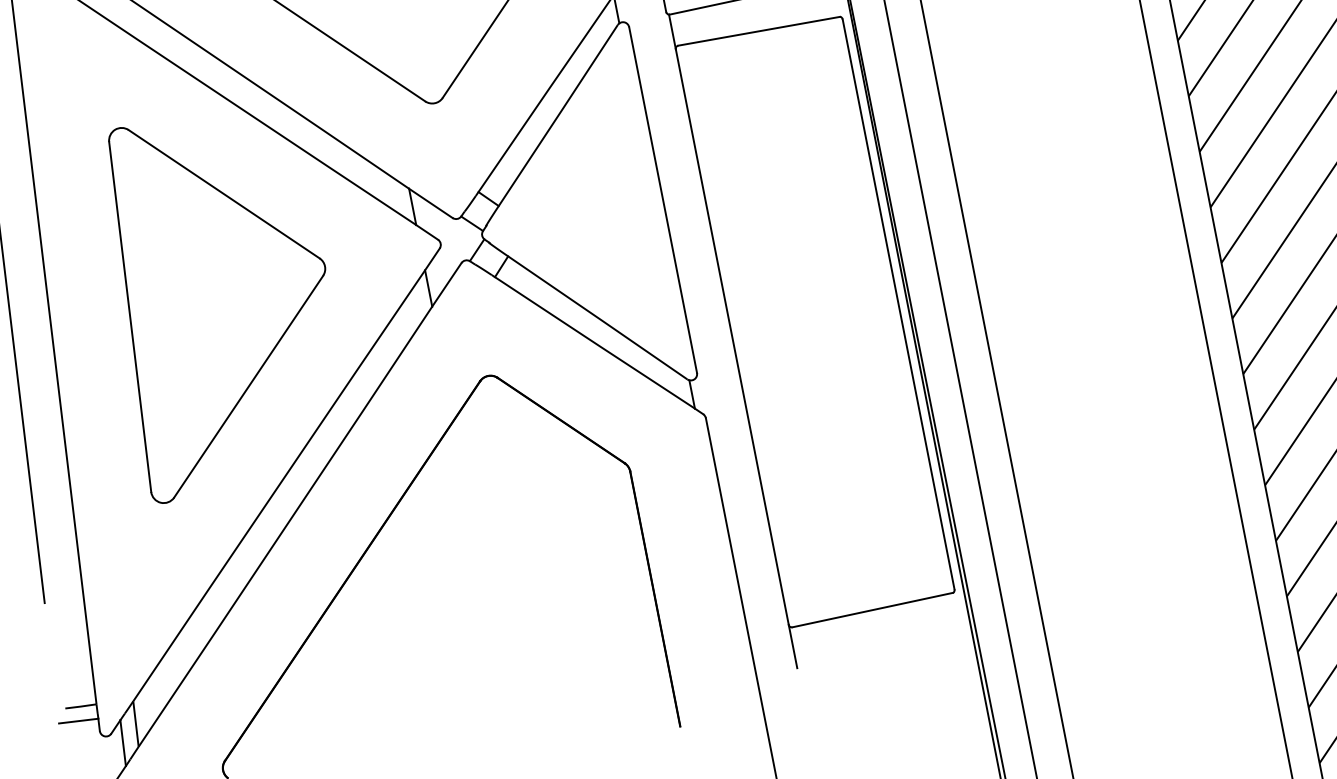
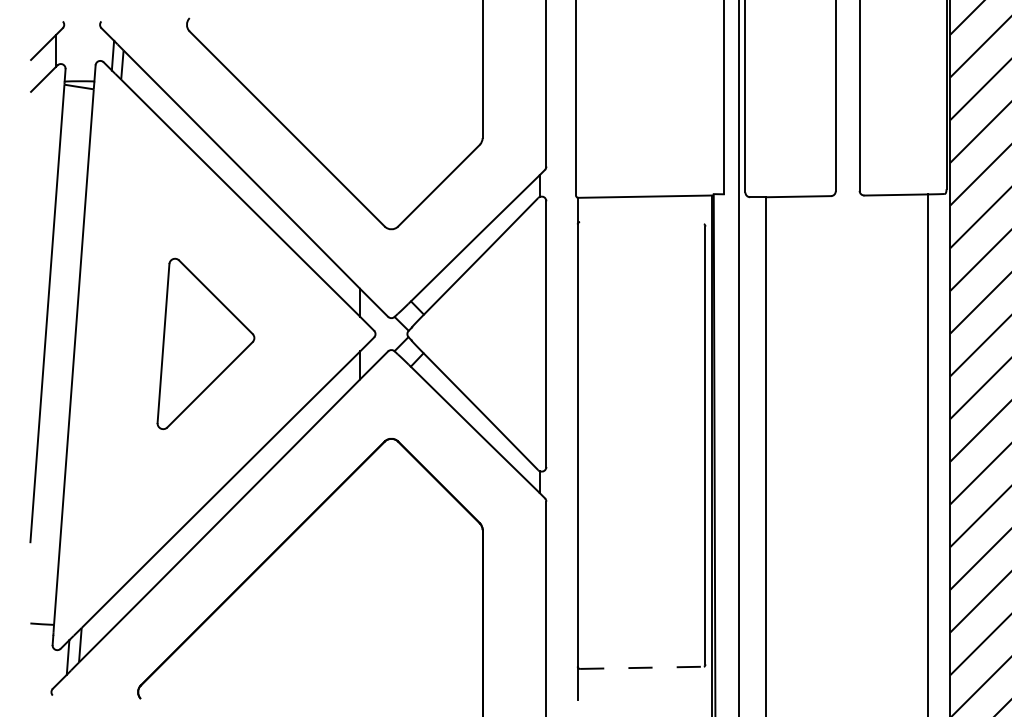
line: (758, 31) -> (641, 223), removed
part: (221, 299) -> (205, 343), size x0.6
line: (872, 609) -> (641, 667), solid -> dashed
line: (78, 720) -> (38, 634), removed

